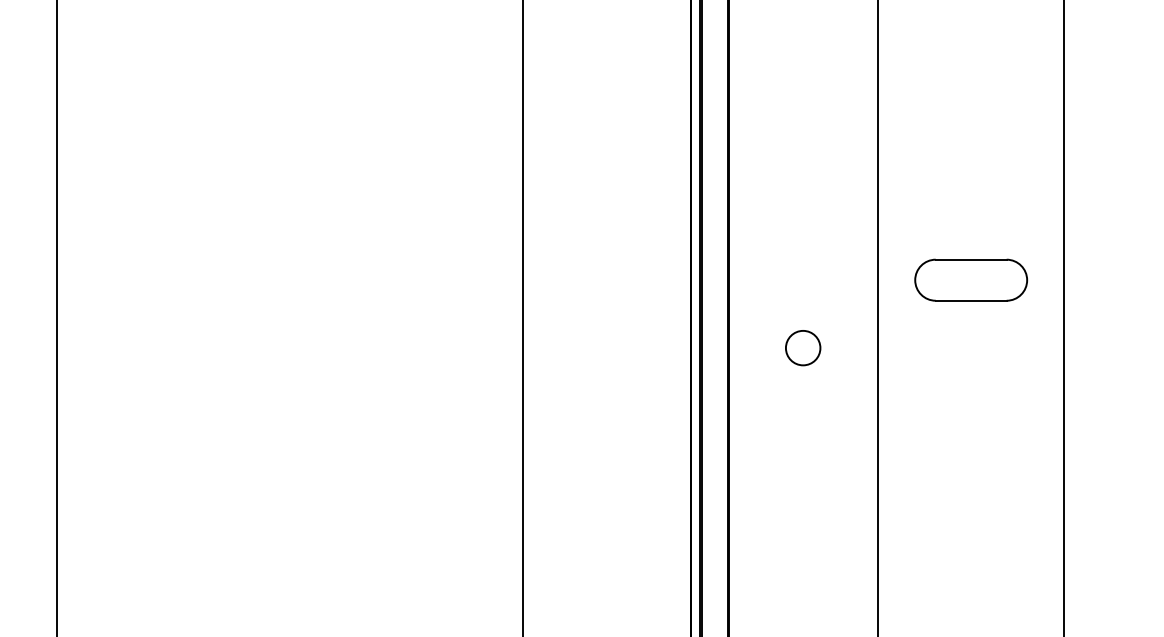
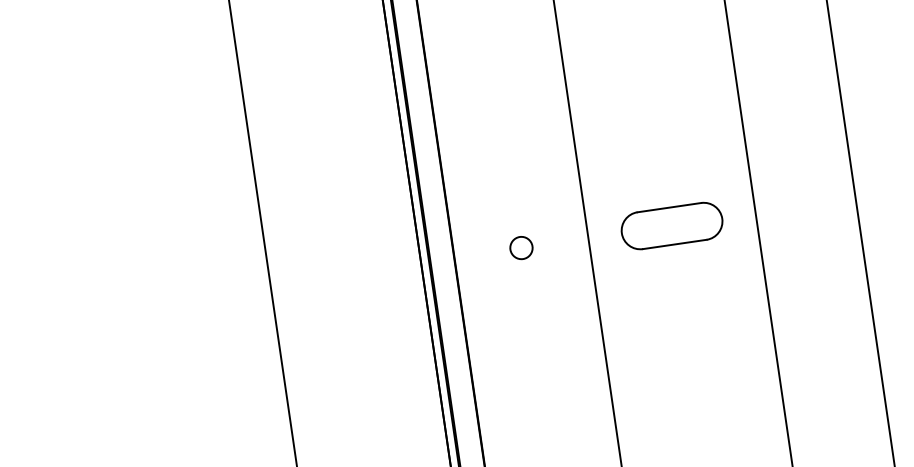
part: (971, 279) -> (672, 225), moved
circle: (803, 348) -> (521, 248), size x0.71

